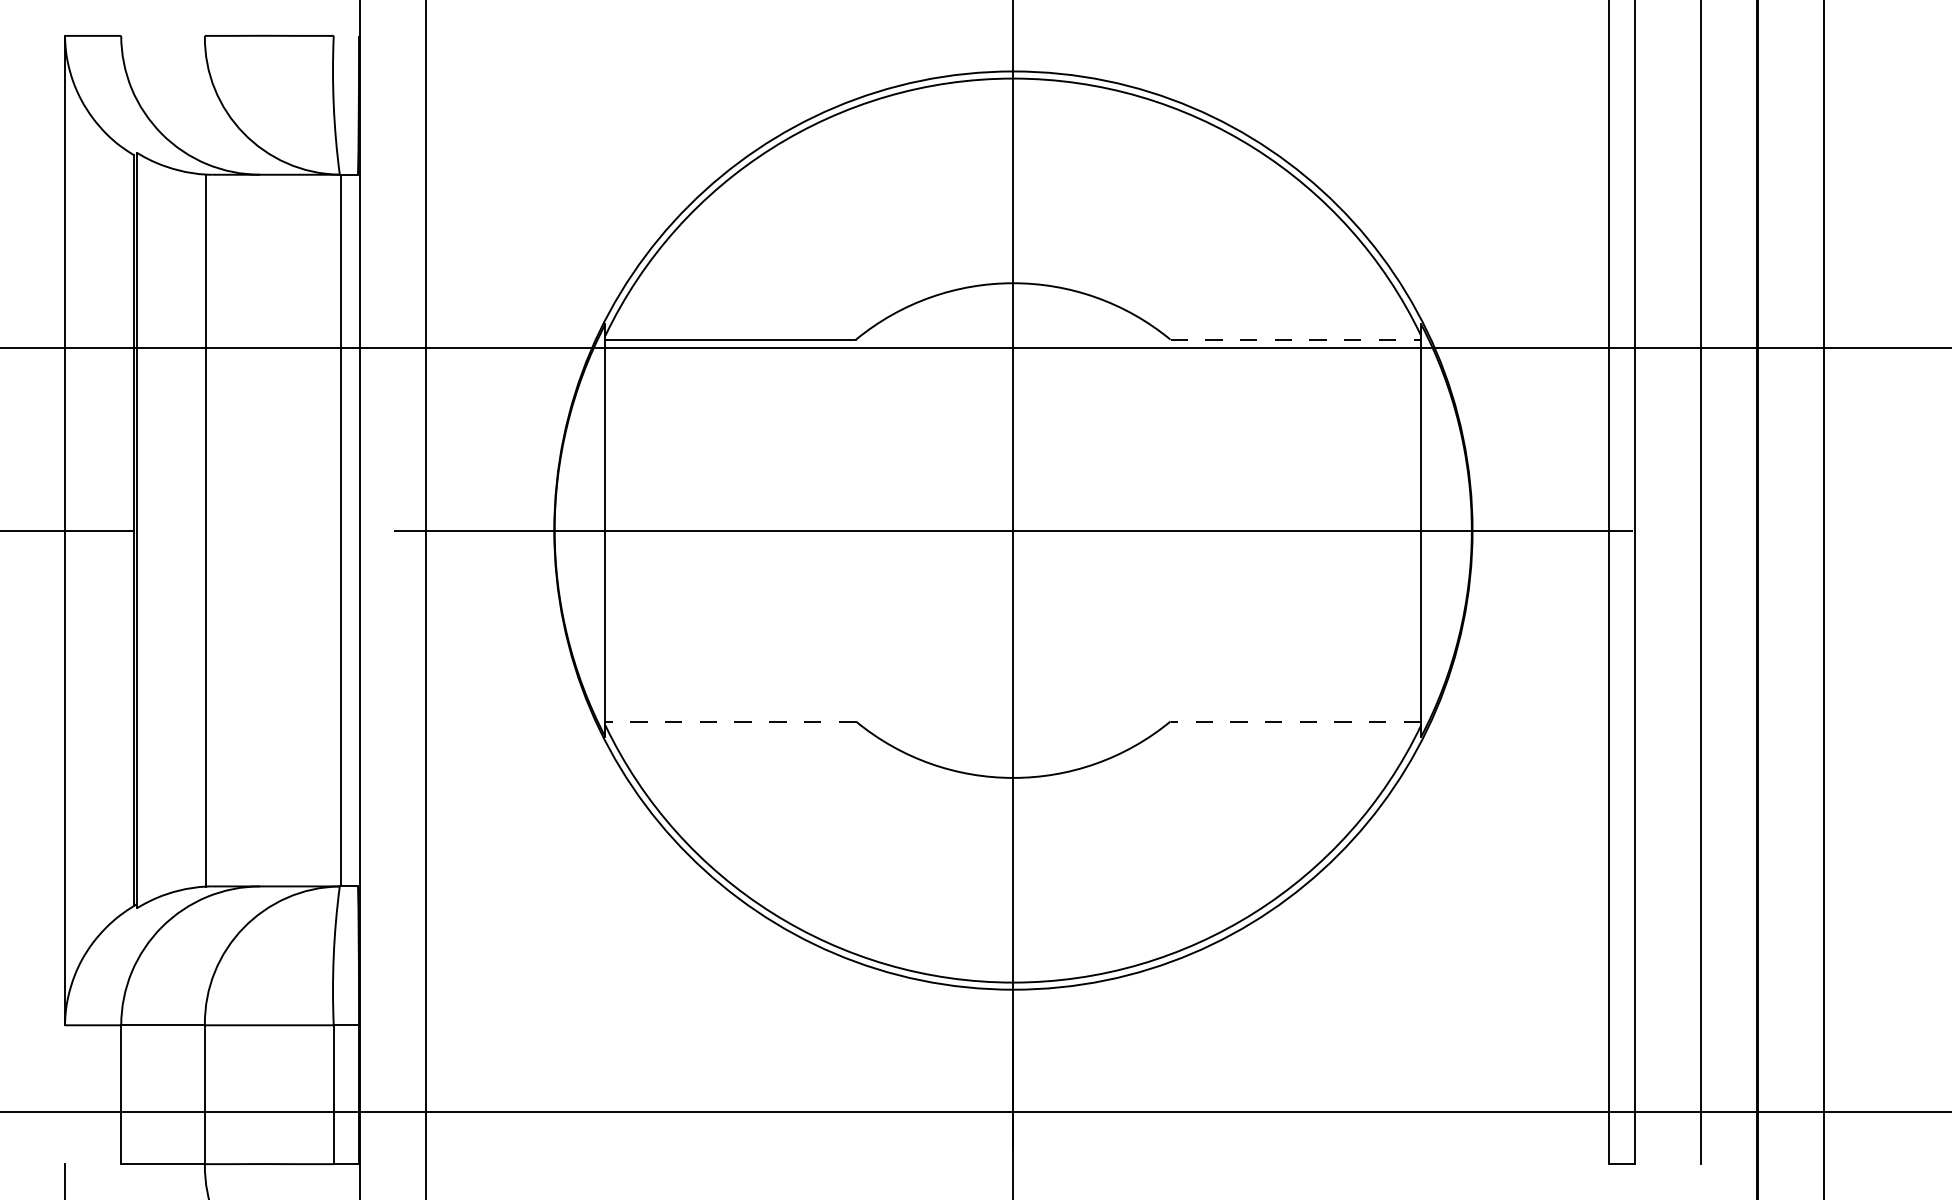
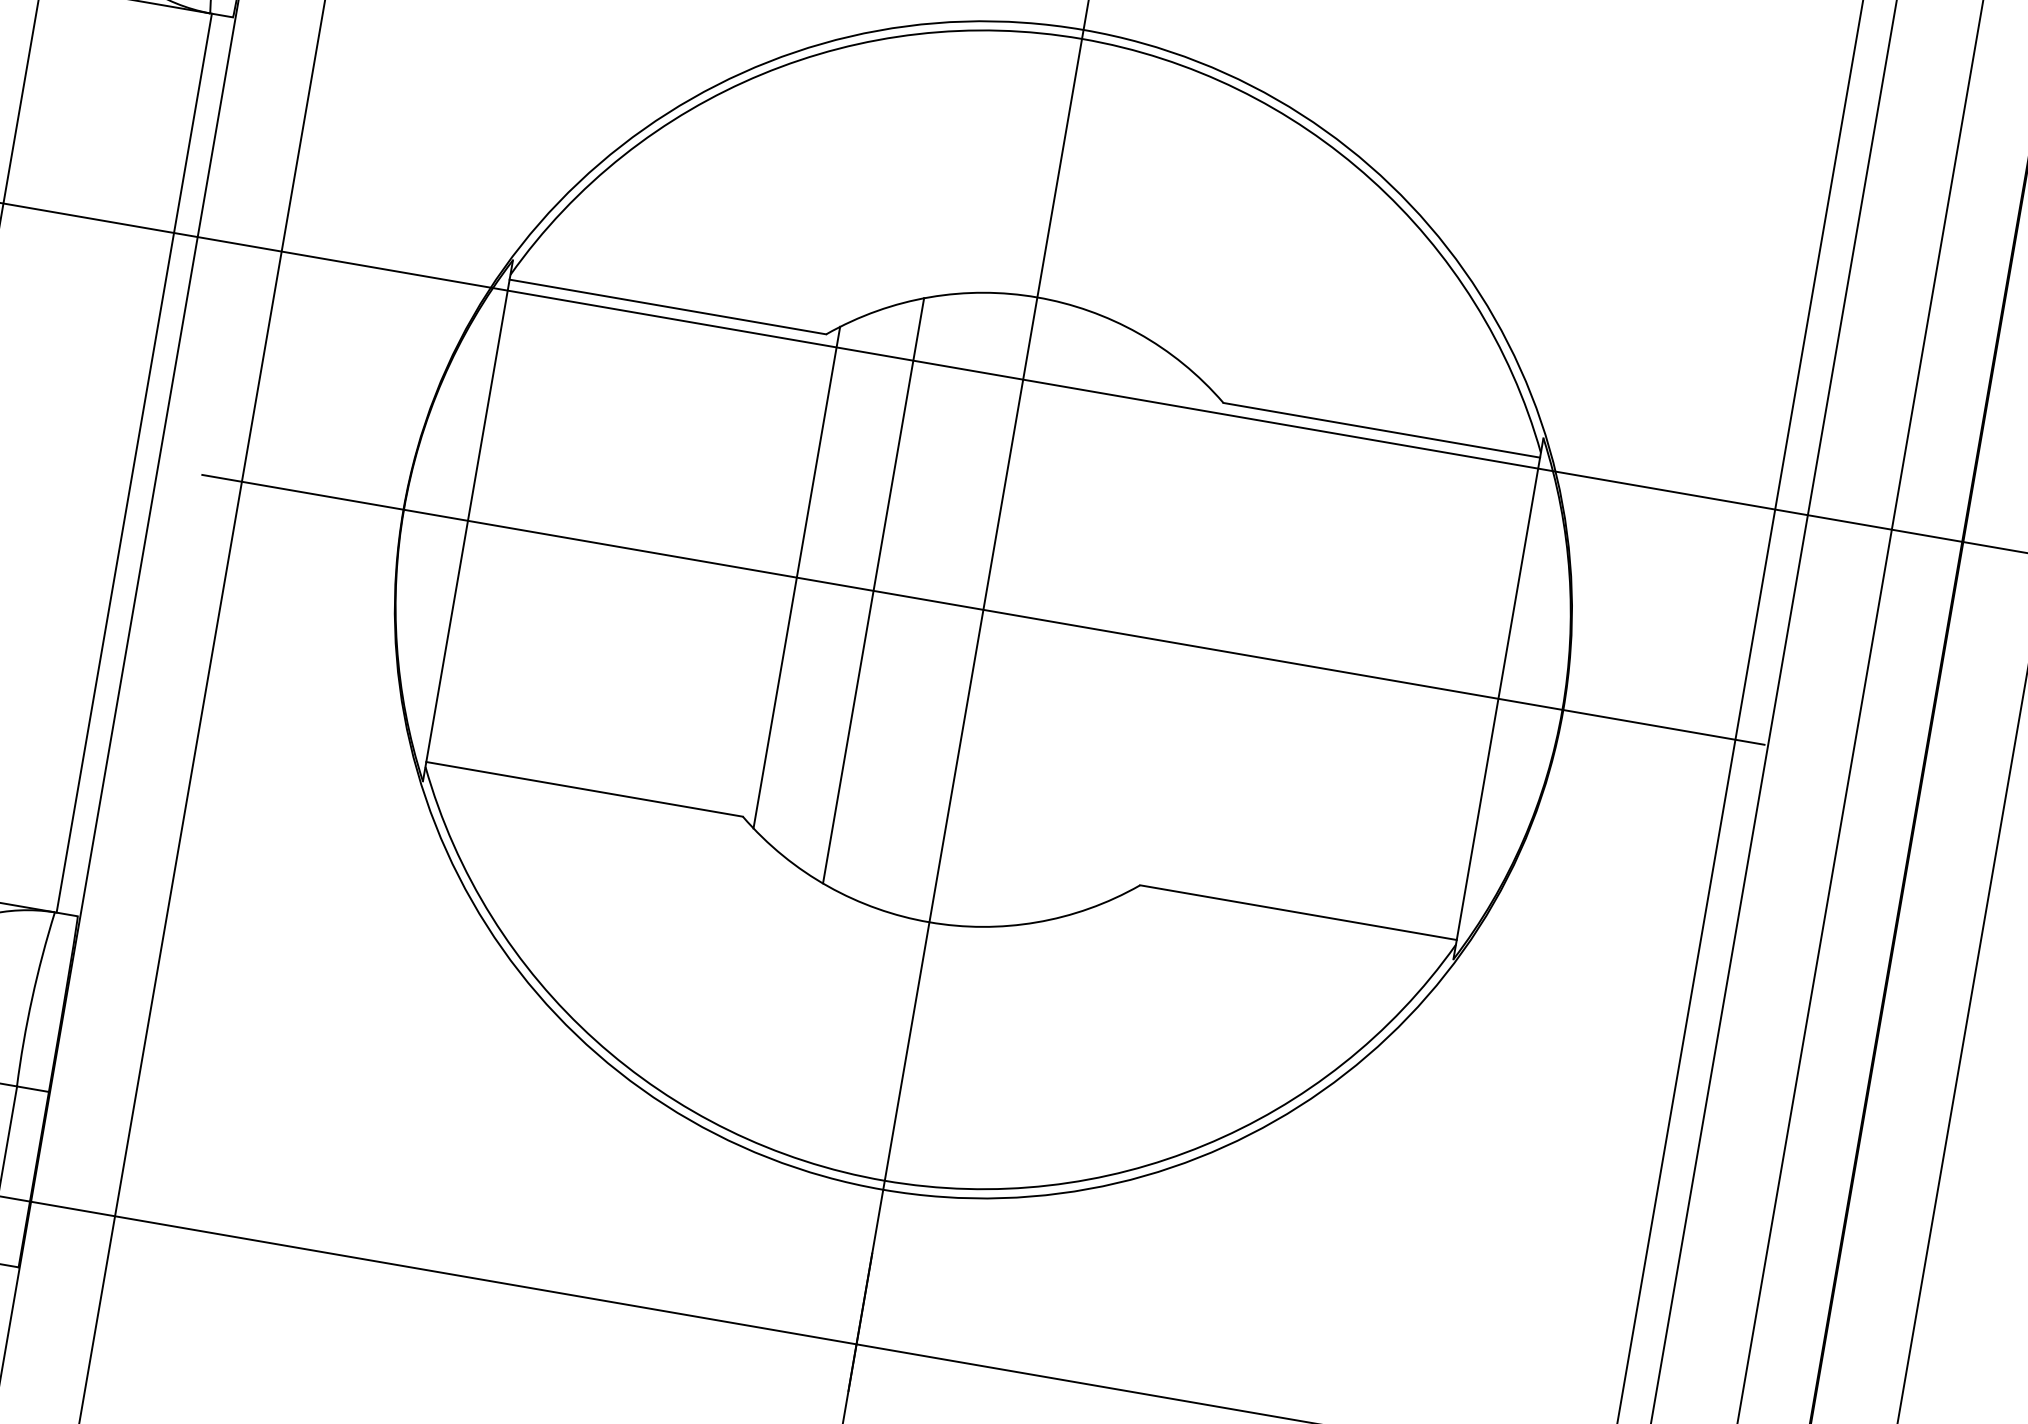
line: (1296, 339) -> (1382, 430), dashed -> solid
line: (865, 530) -> (796, 577), added
line: (926, 530) -> (873, 590), added
line: (730, 721) -> (584, 789), dashed -> solid
line: (1295, 721) -> (1298, 912), dashed -> solid

